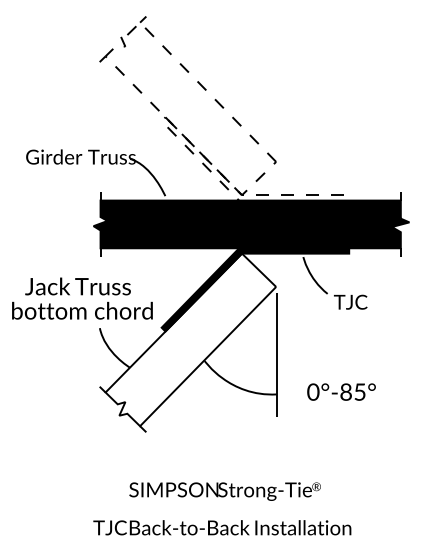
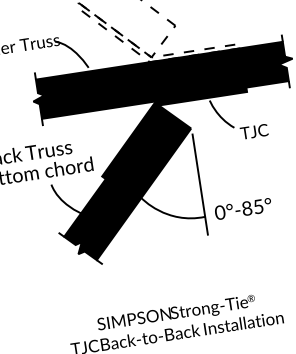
fill: (190, 339) -> (127, 182), added
text: (341, 391) -> (243, 208), moved
text: (224, 491) -> (176, 313), moved

